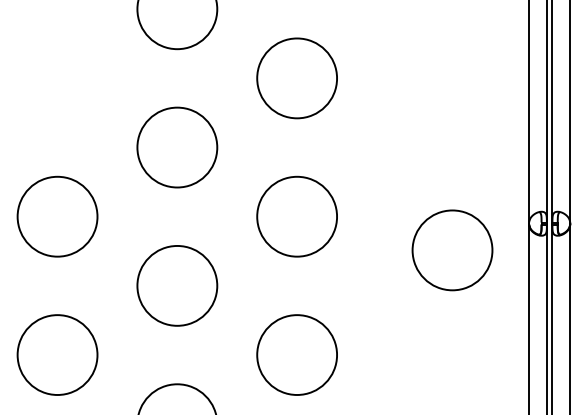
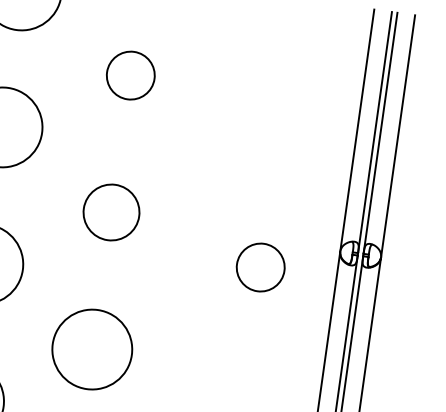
circle: (297, 78) -> (131, 75), size x0.6
circle: (296, 216) -> (110, 212), size x0.7
circle: (452, 250) -> (260, 267), size x0.6

